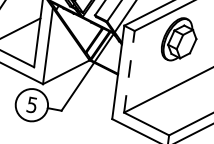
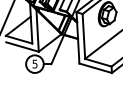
line: (129, 69) -> (83, 35), dashed -> solid

